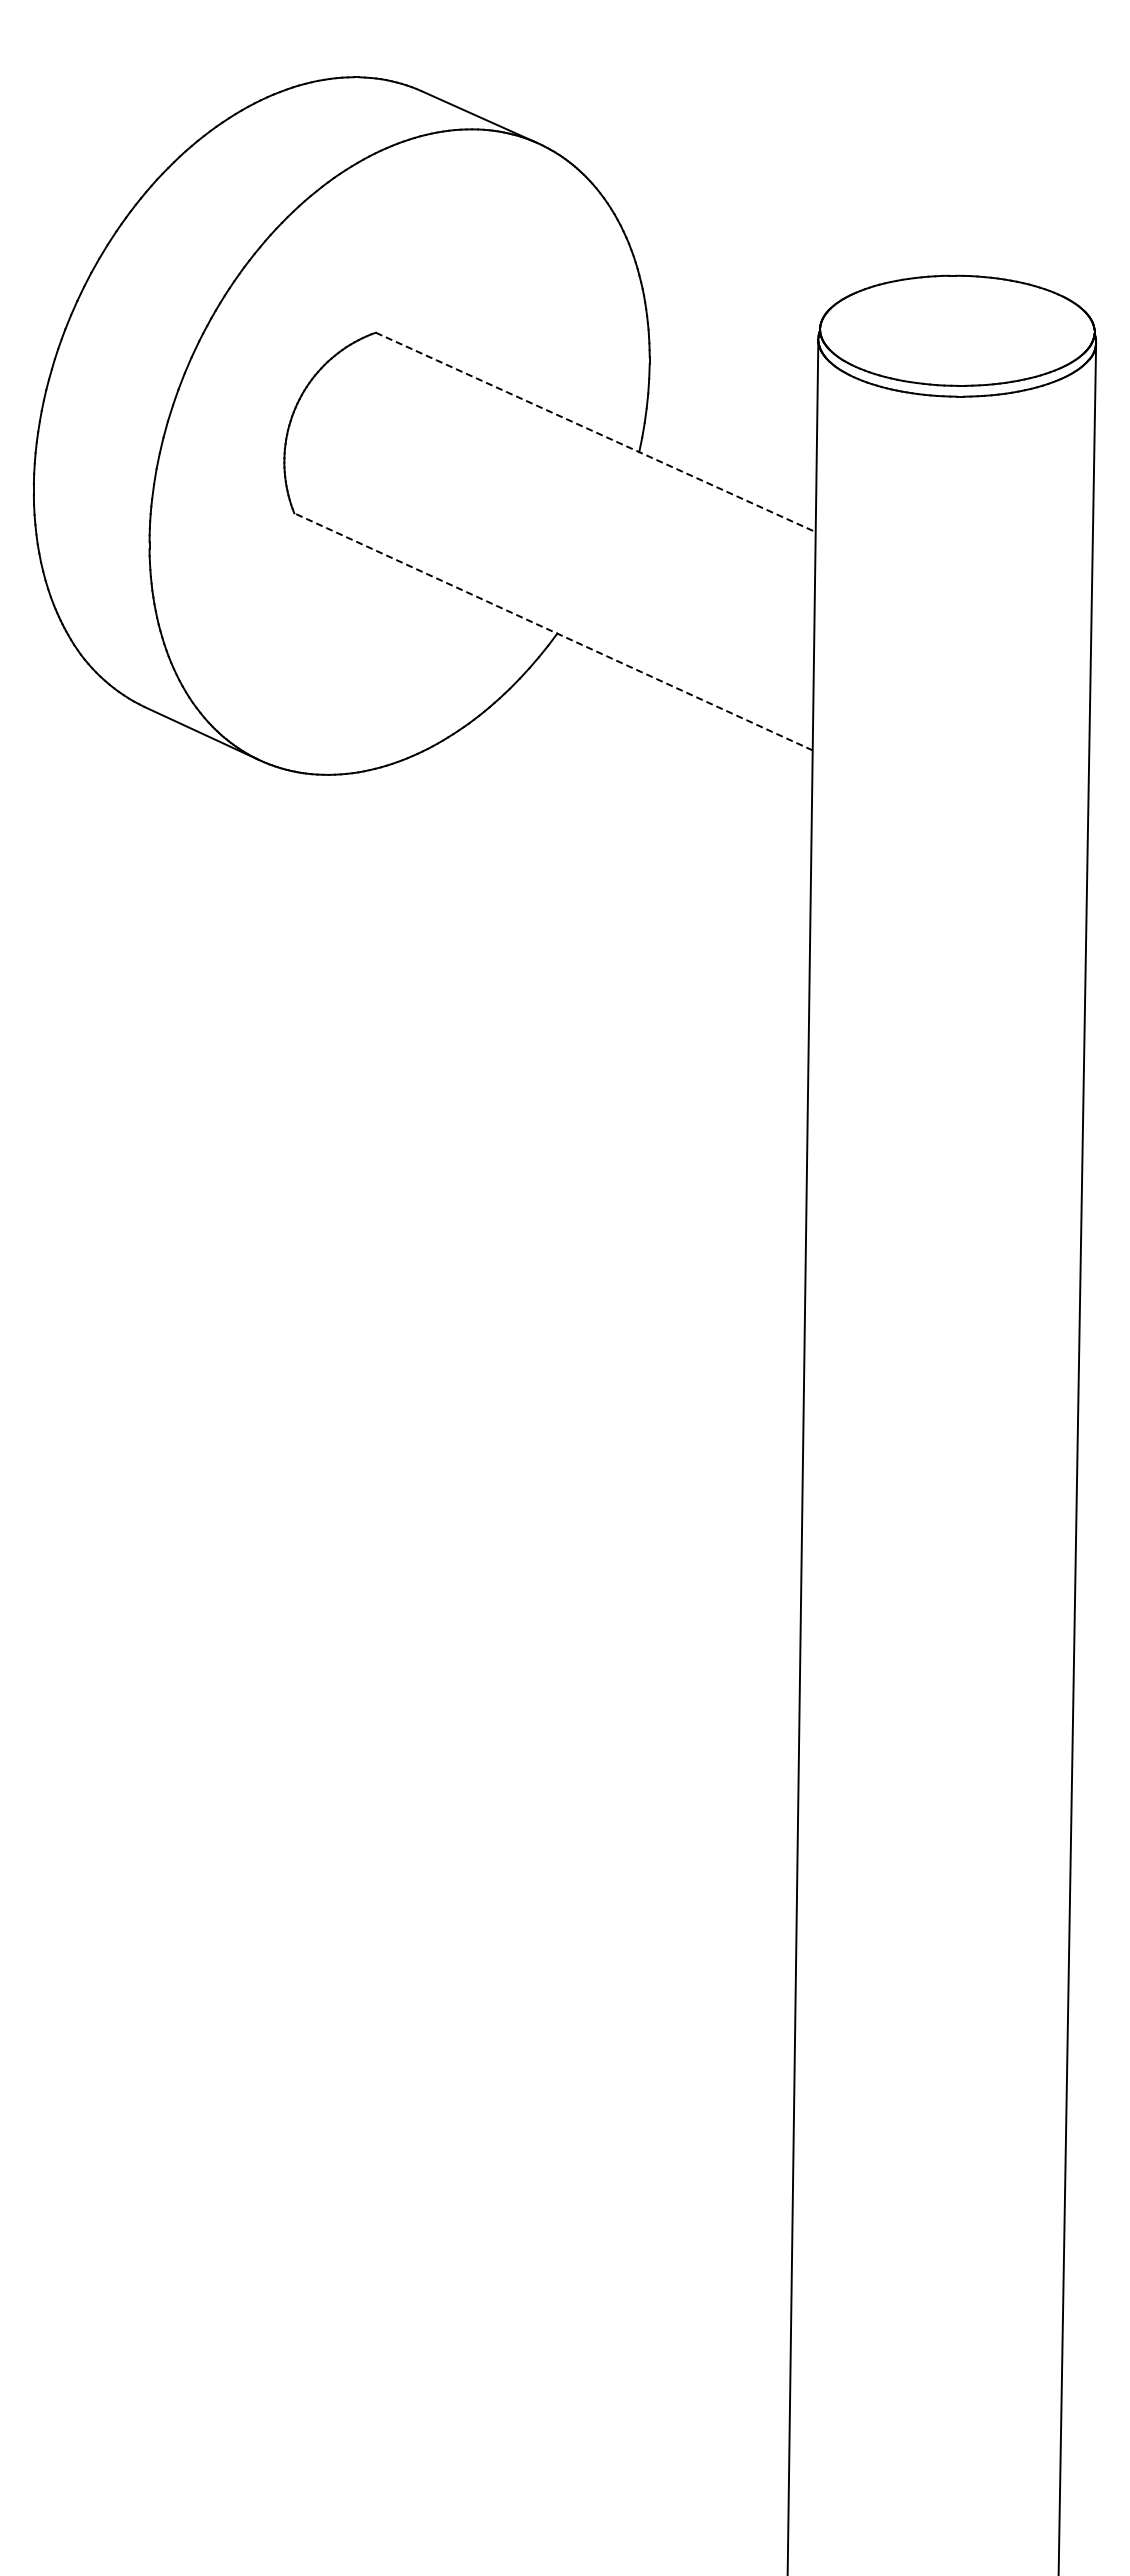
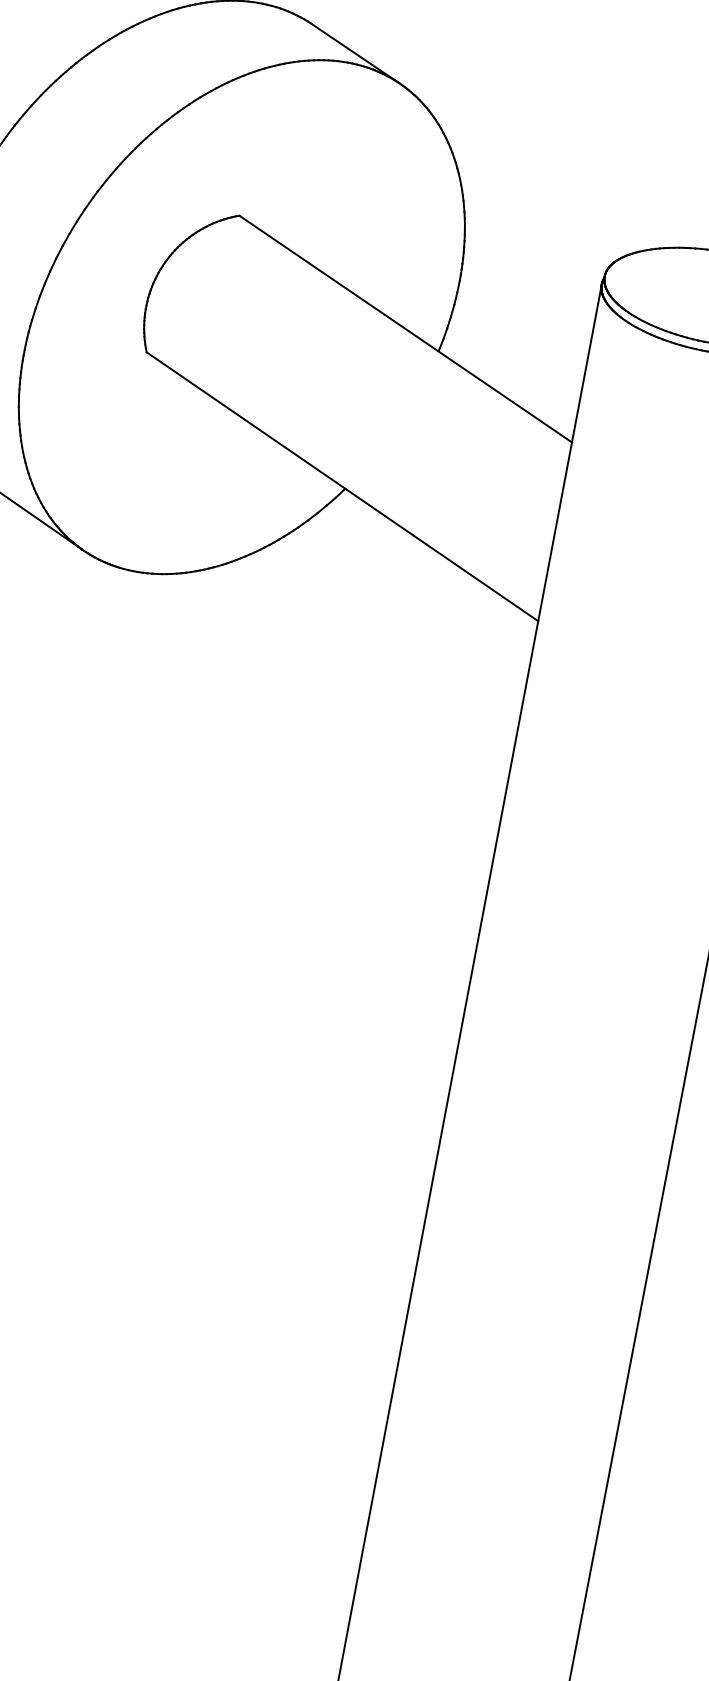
line: (596, 432) -> (406, 329), dashed -> solid
line: (553, 631) -> (342, 486), dashed -> solid

